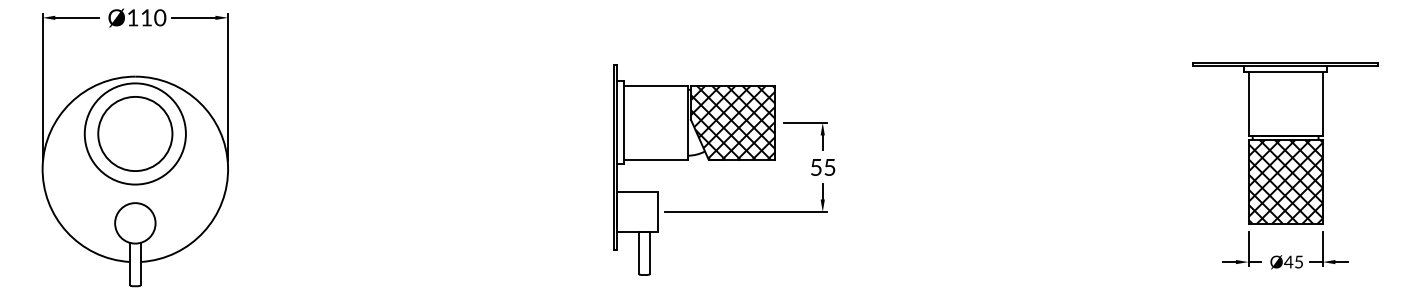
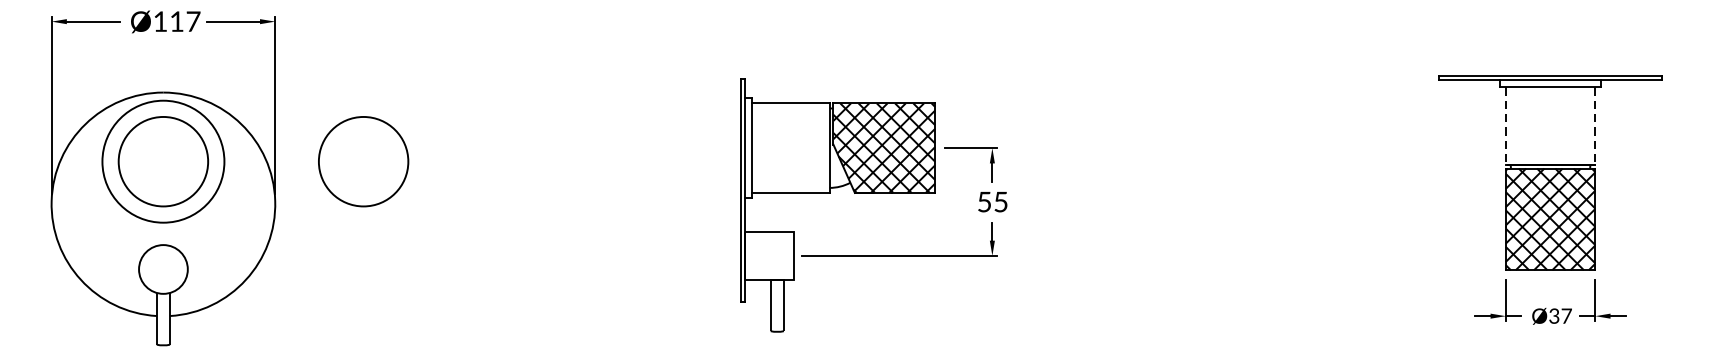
text: (160, 17) -> (193, 21), Ø110 -> Ø117
line: (1248, 104) -> (1505, 126), solid -> dashed
line: (1322, 104) -> (1595, 126), solid -> dashed
circle: (301, 133) -> (363, 161), added
text: (1293, 261) -> (1560, 315), Ø45 -> Ø37

